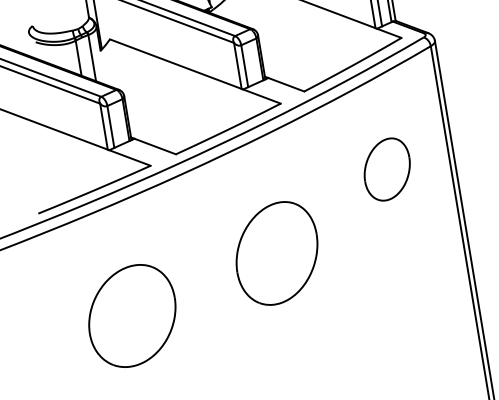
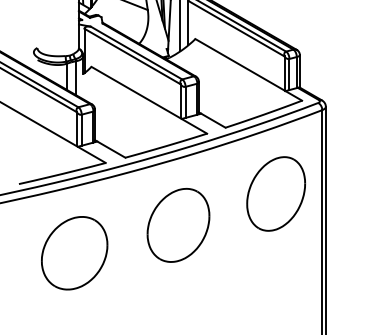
part: (386, 169) -> (275, 193), size x1.67
part: (277, 253) -> (178, 225), moved
part: (132, 316) -> (74, 253), moved

